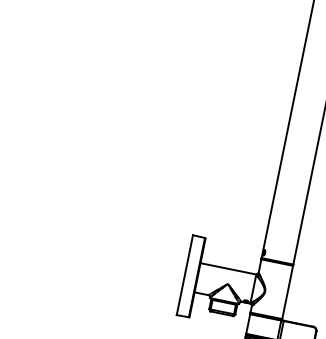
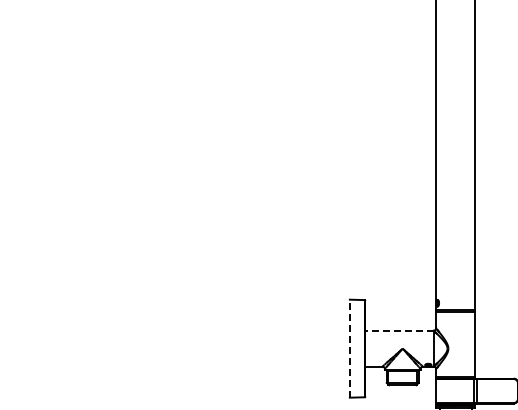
line: (228, 268) -> (399, 330), solid -> dashed
line: (184, 274) -> (349, 348), solid -> dashed

